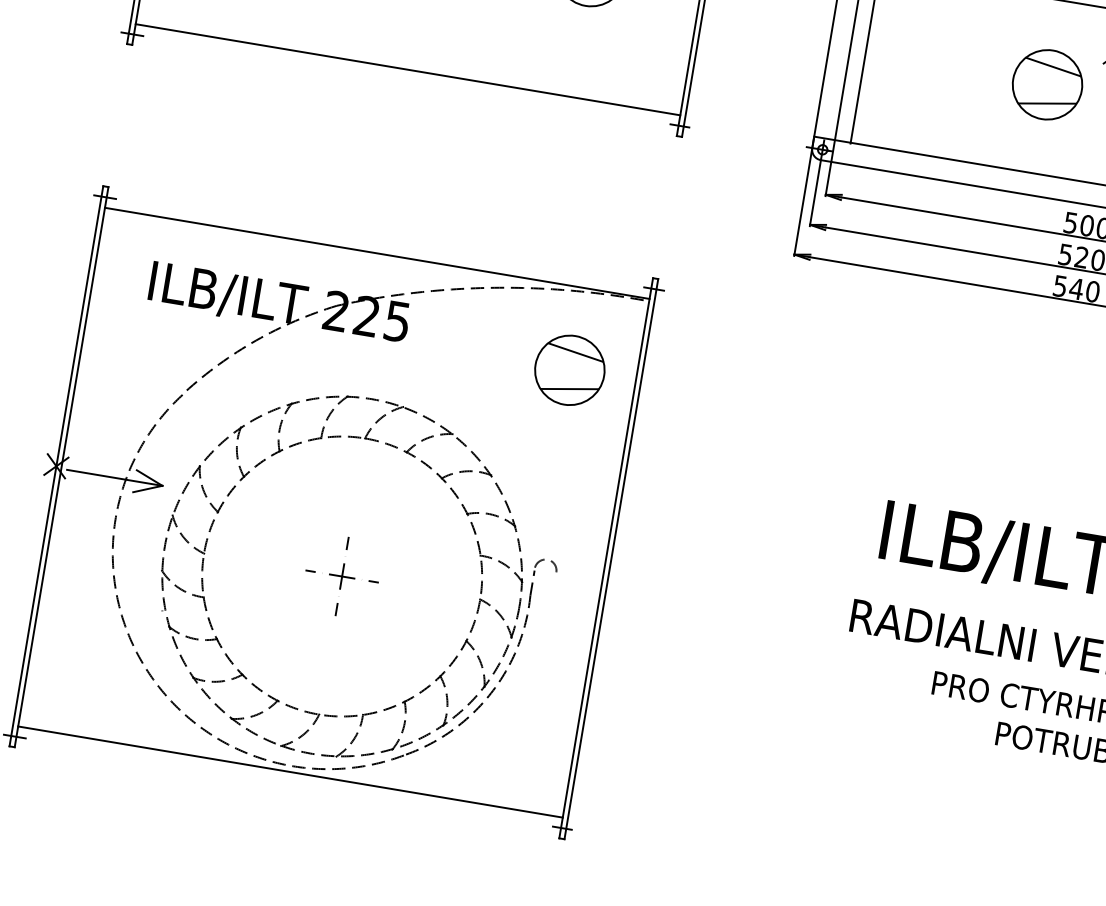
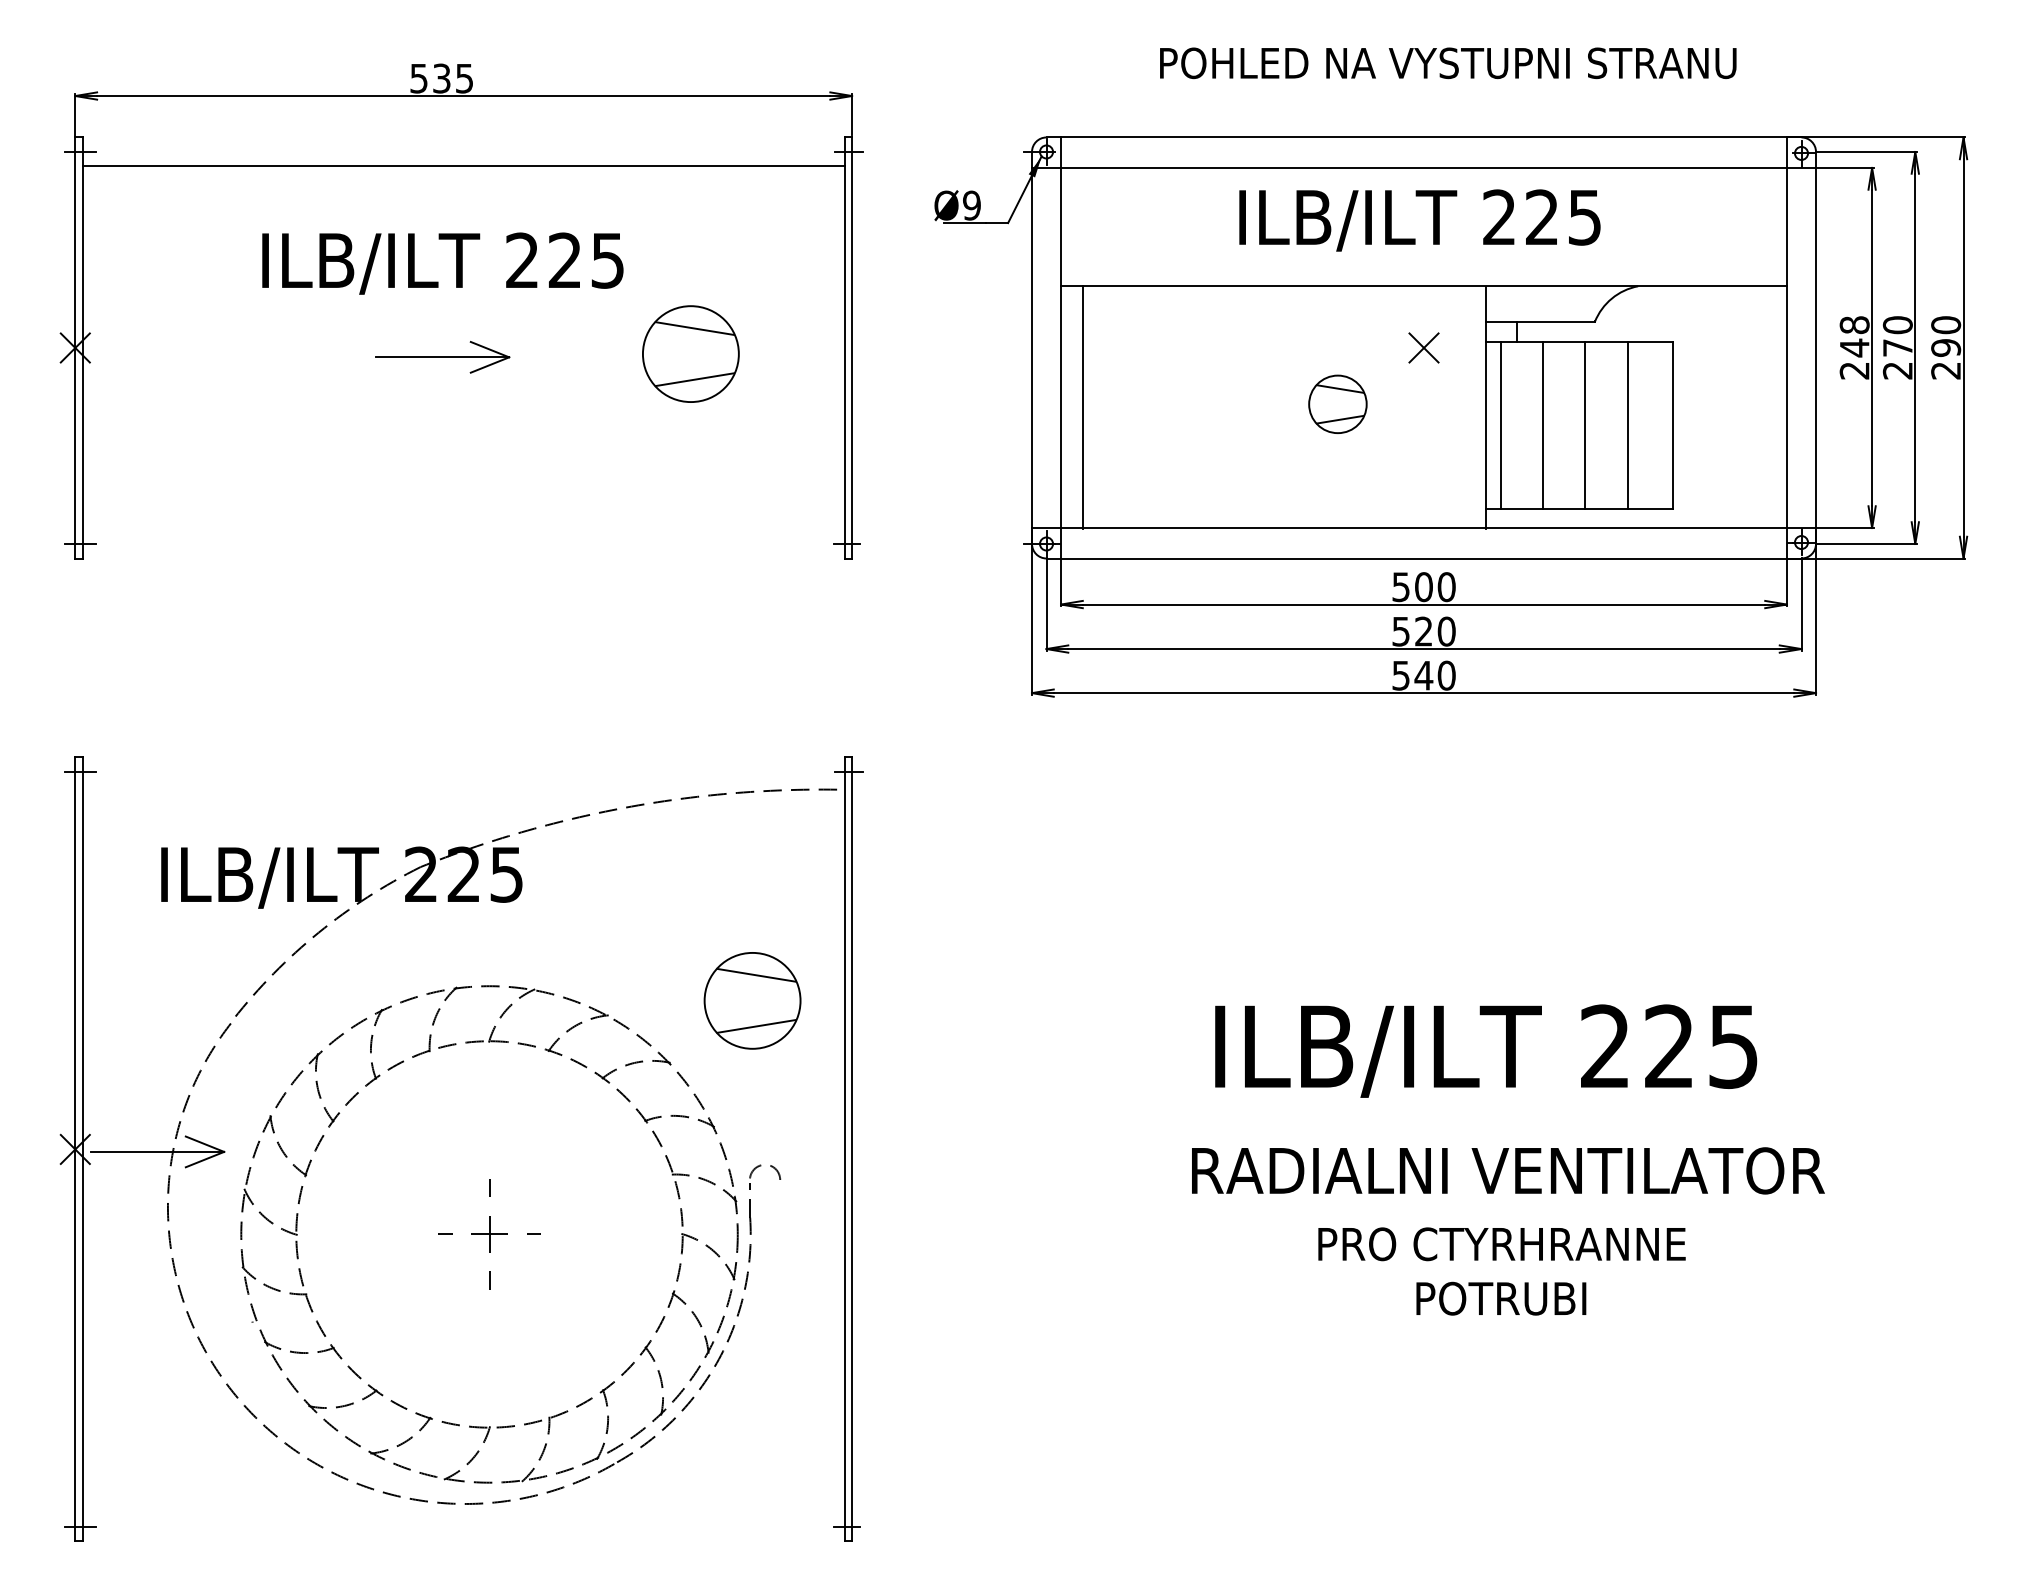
line: (407, 69) -> (463, 529), removed
part: (1047, 84) -> (1337, 404), size x0.6
line: (377, 253) -> (463, 786), removed
part: (569, 370) -> (752, 1000), moved
line: (290, 772) -> (463, 1512), removed

